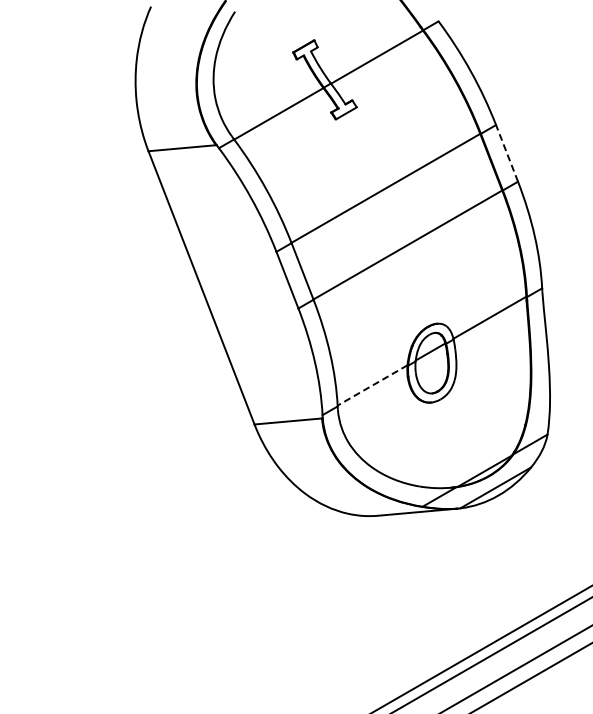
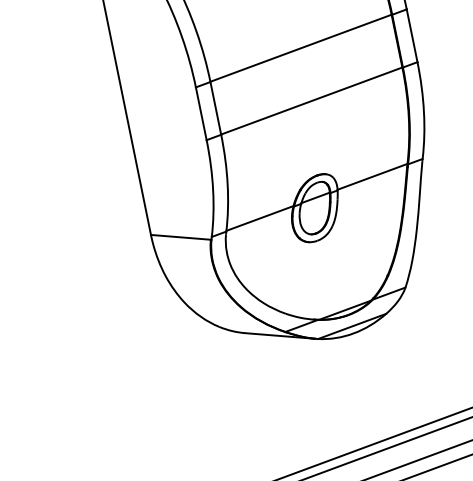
line: (506, 152) -> (411, 34), dashed -> solid
line: (372, 385) -> (259, 218), dashed -> solid

